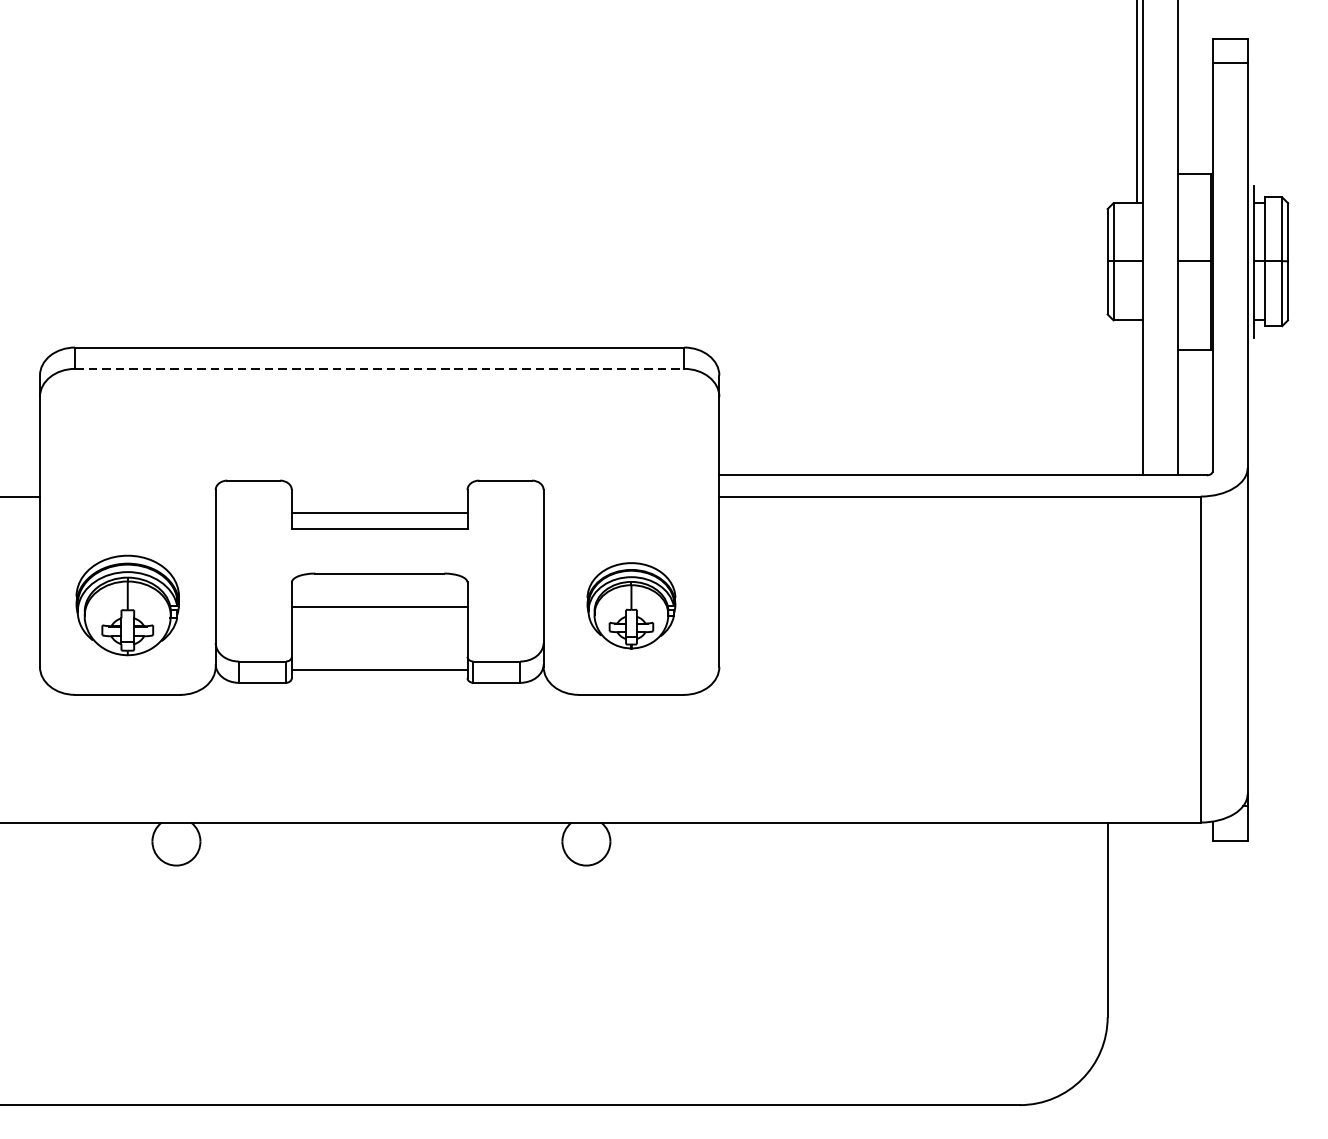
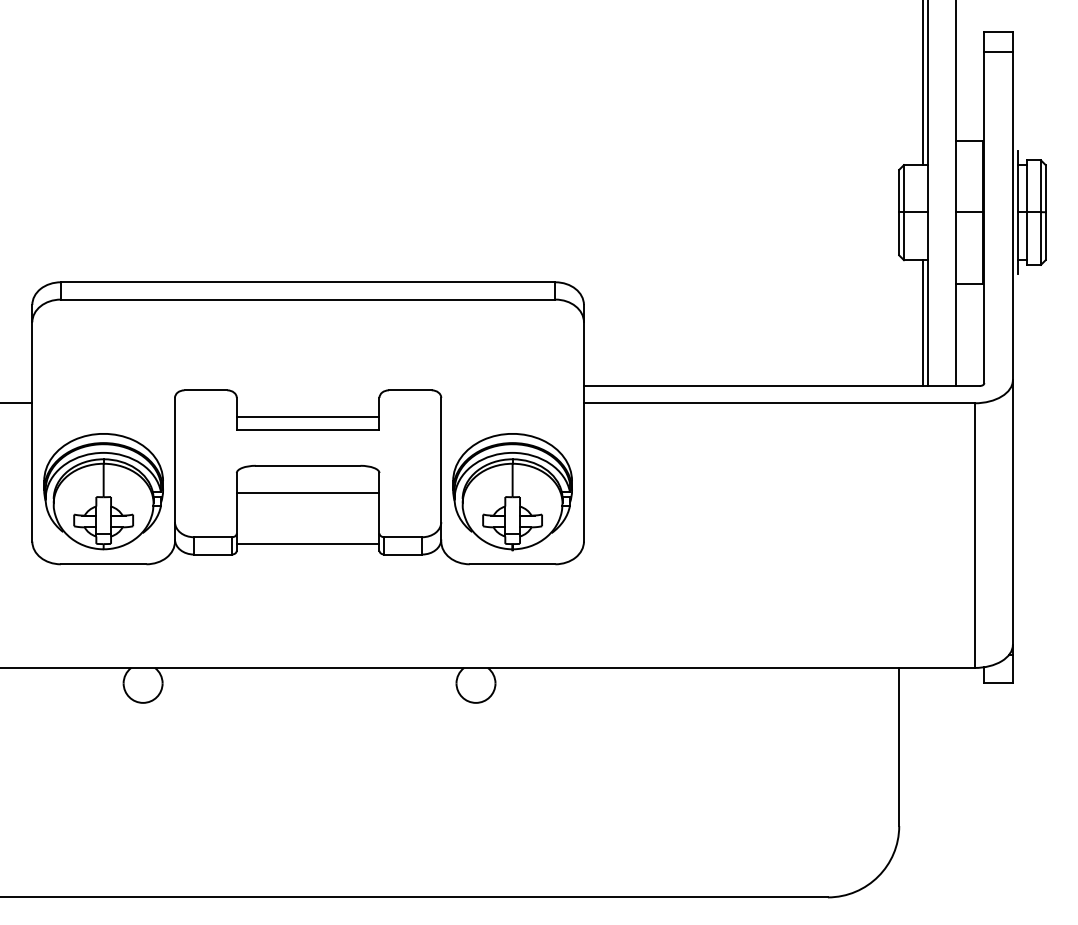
line: (380, 368) -> (308, 299), dashed -> solid
line: (1137, 398) -> (923, 323), added
part: (127, 605) -> (103, 491), size x1.43
part: (631, 606) -> (512, 492), size x1.67

